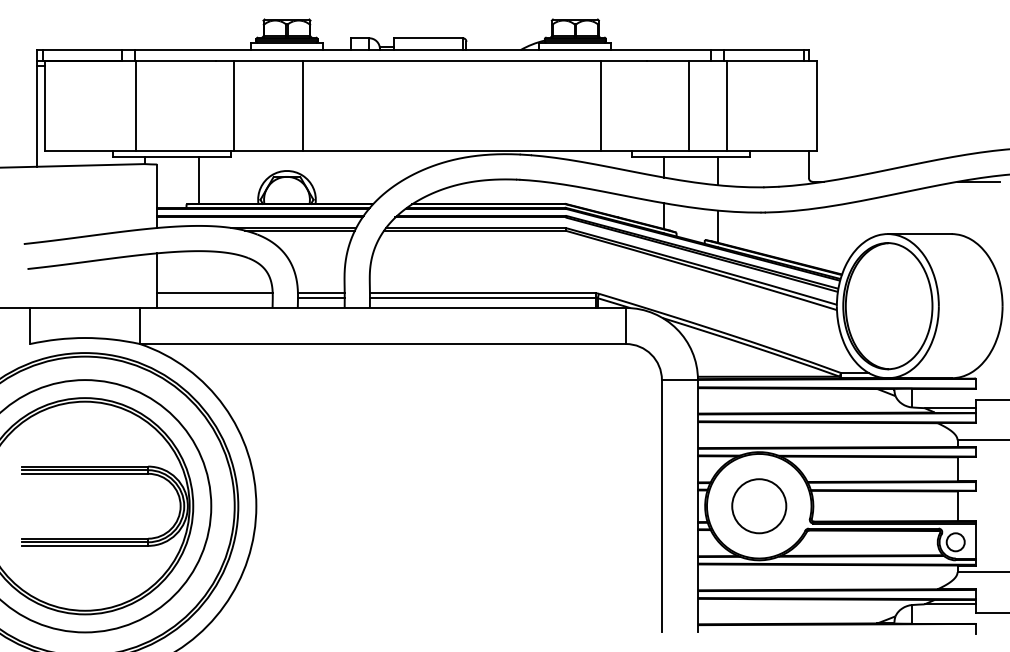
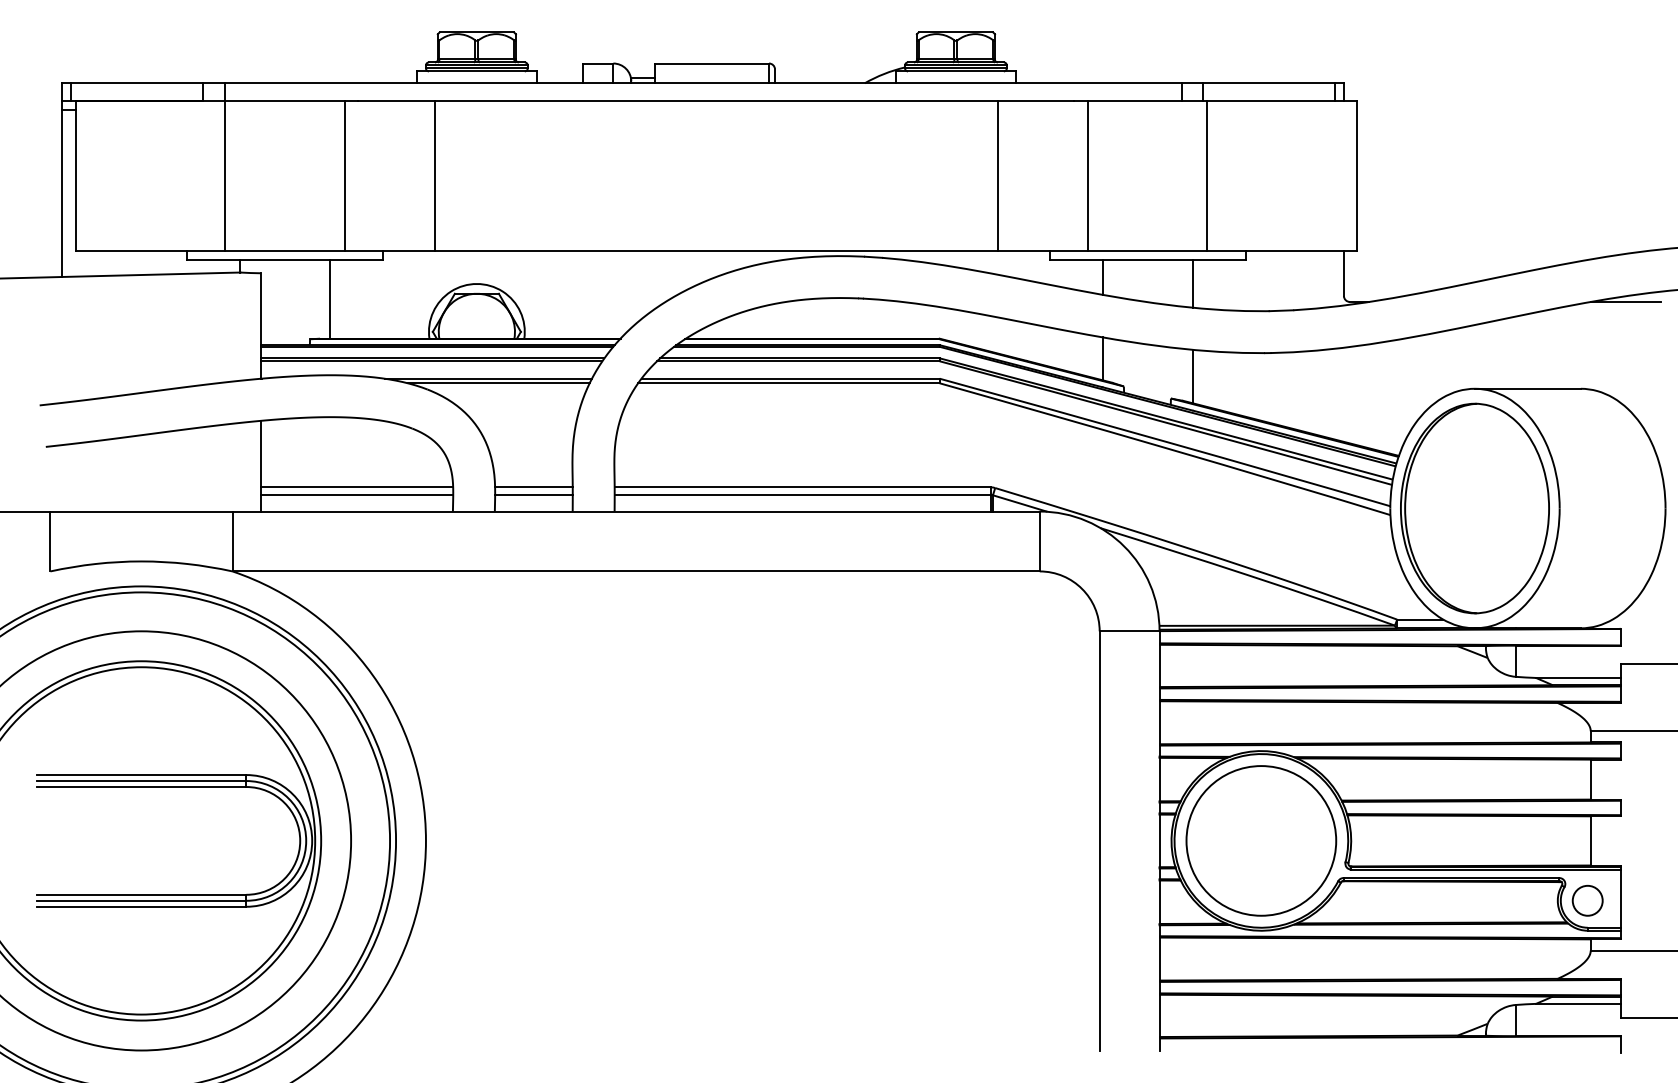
line: (233, 106) -> (344, 176), moved
line: (302, 106) -> (434, 176), moved
line: (688, 106) -> (1087, 176), moved
line: (214, 297) -> (356, 494), added
circle: (759, 506) -> (1261, 841), size x1.67

